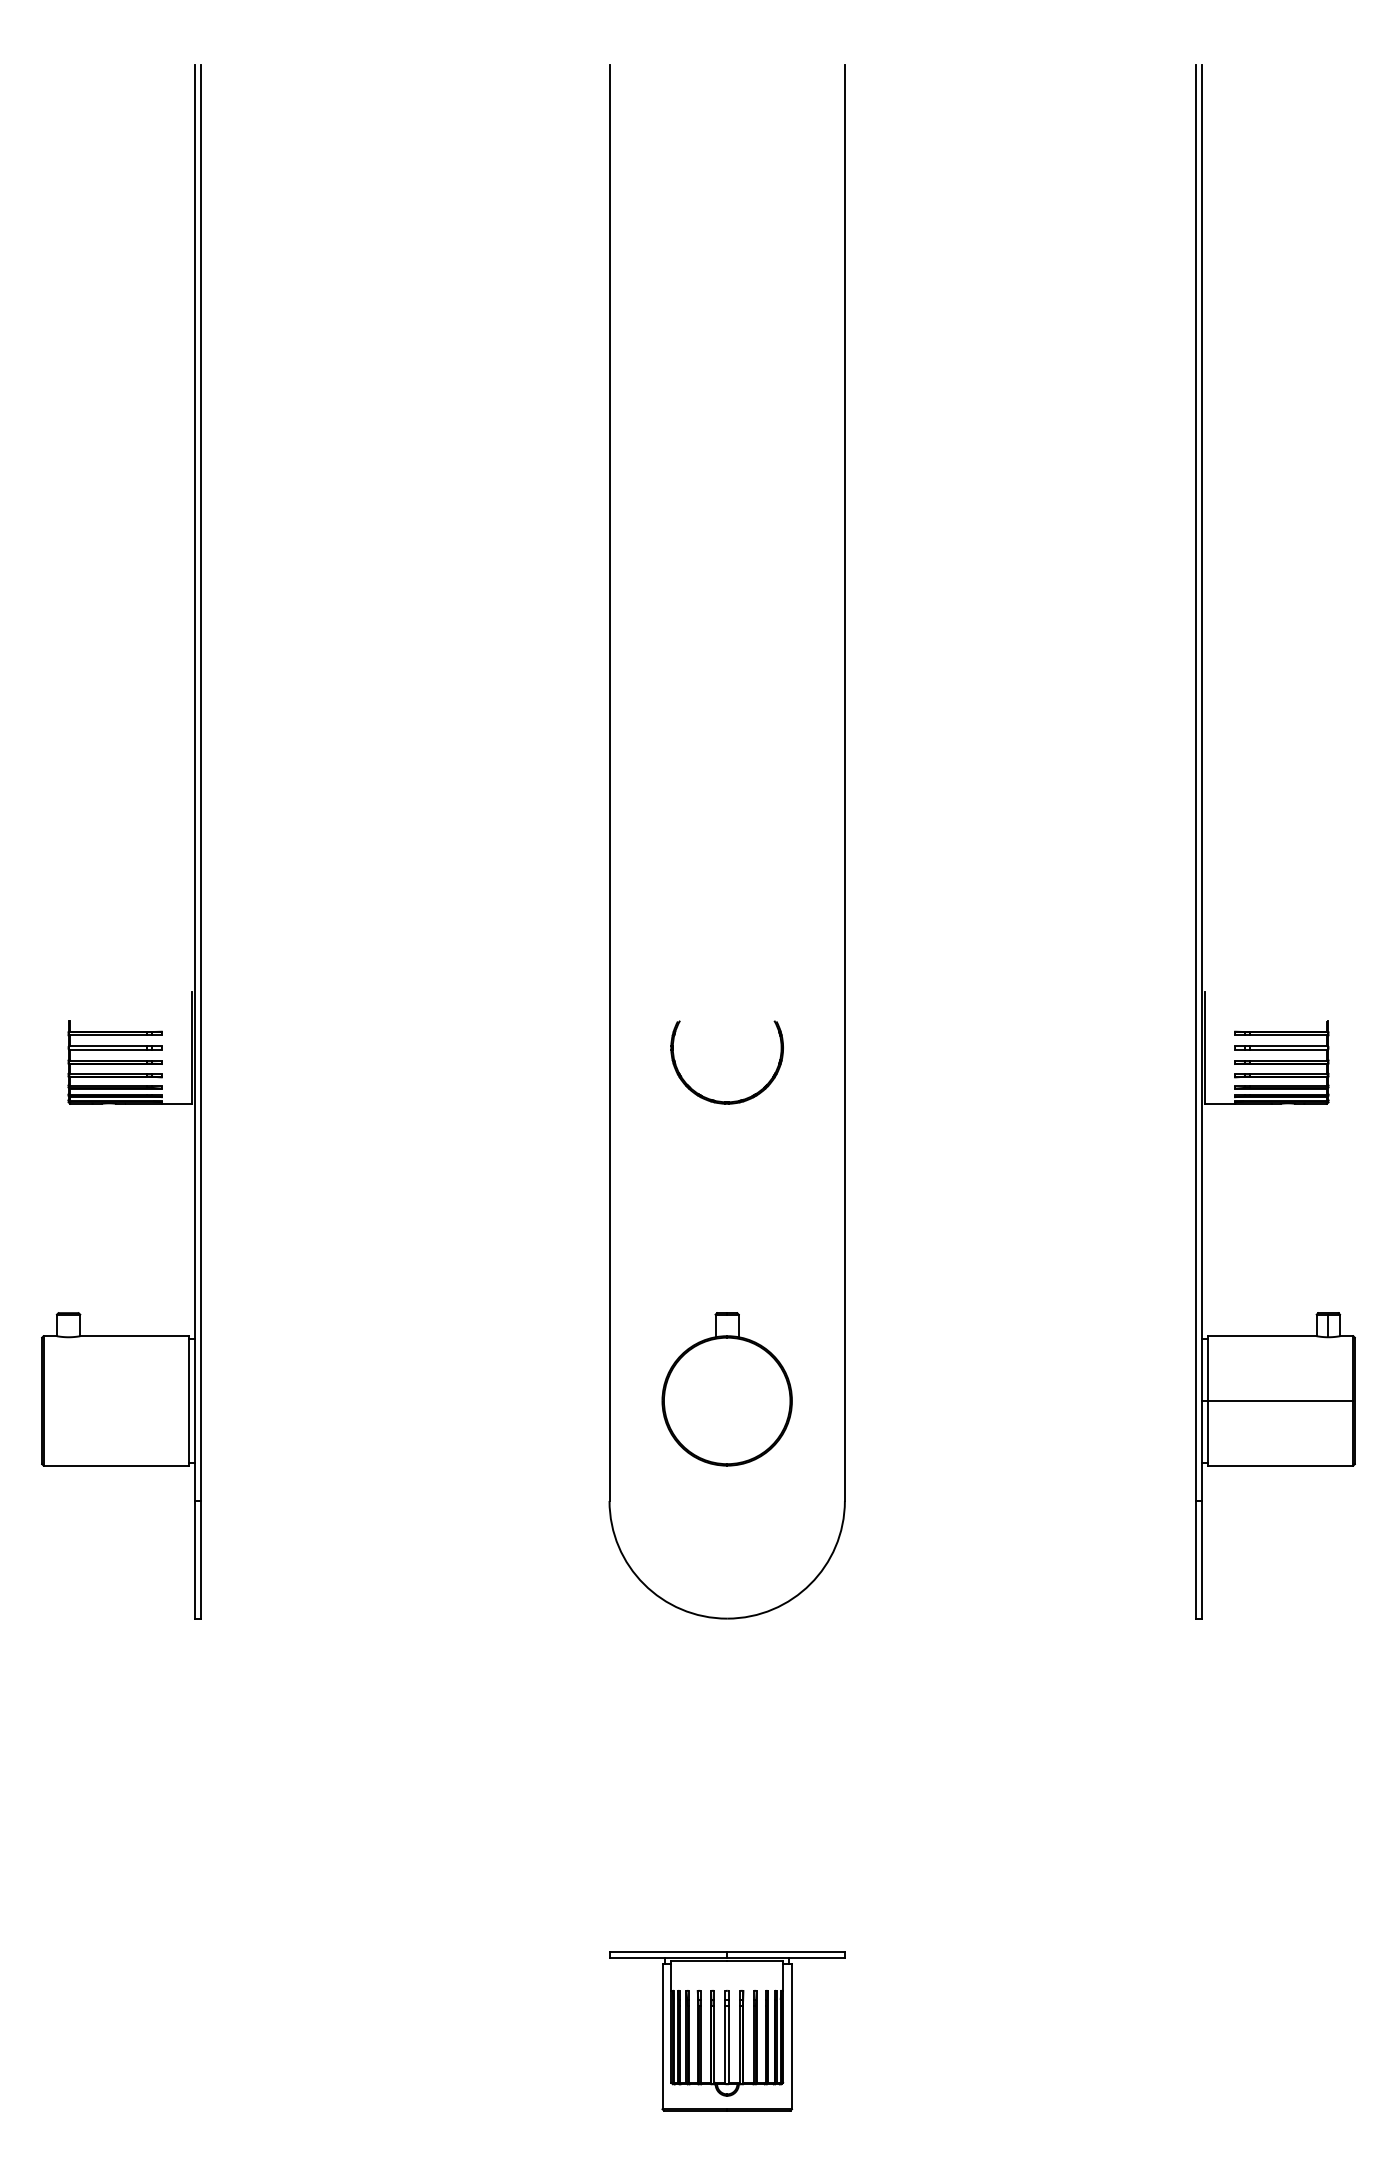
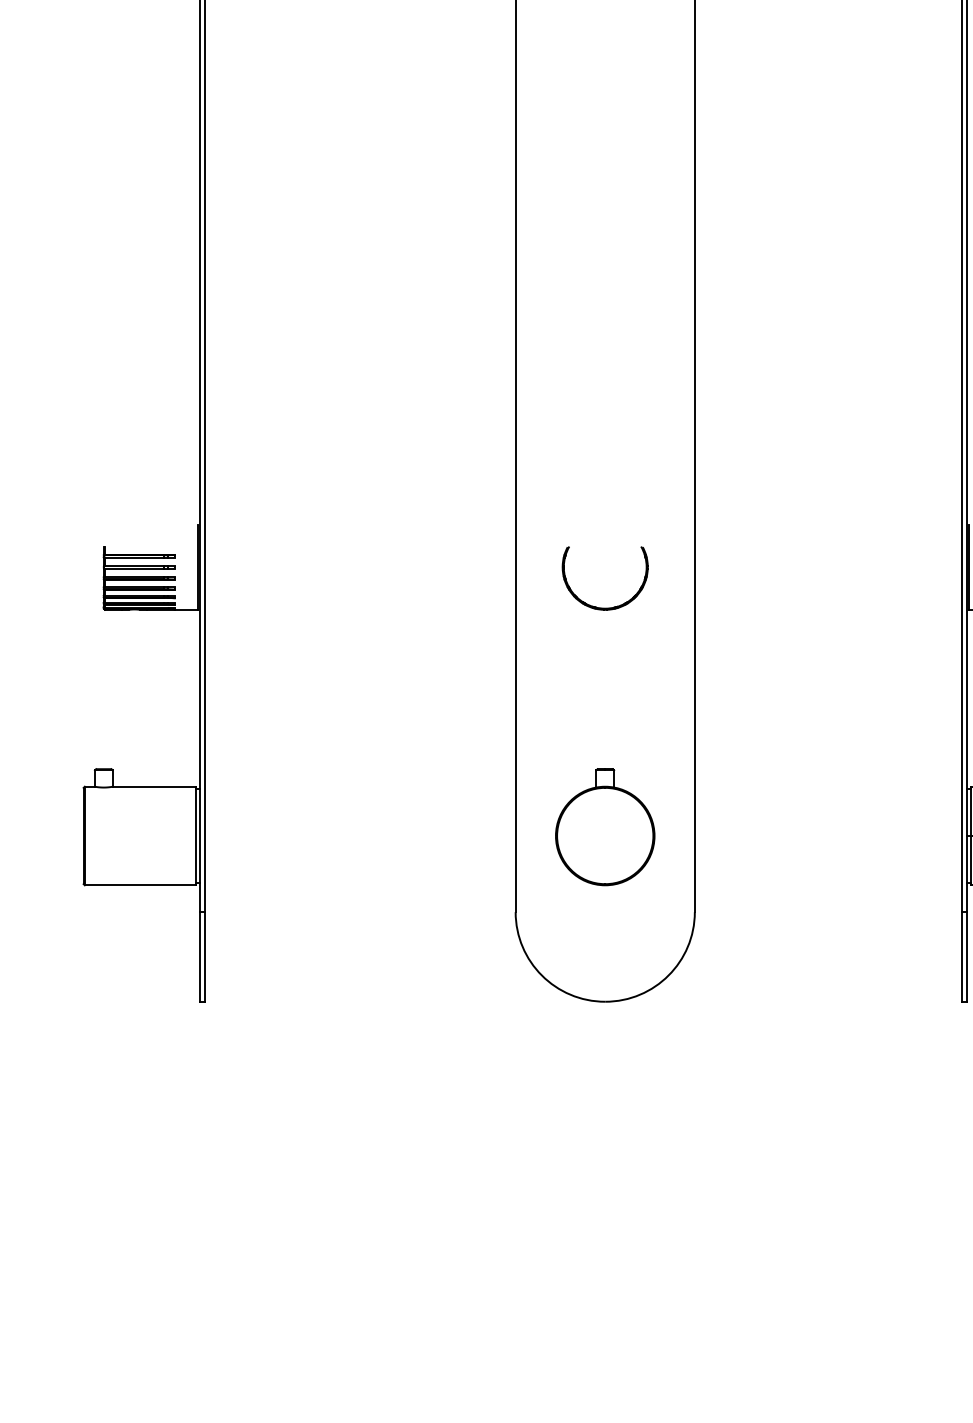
part: (727, 2031) -> (605, 1316), removed

